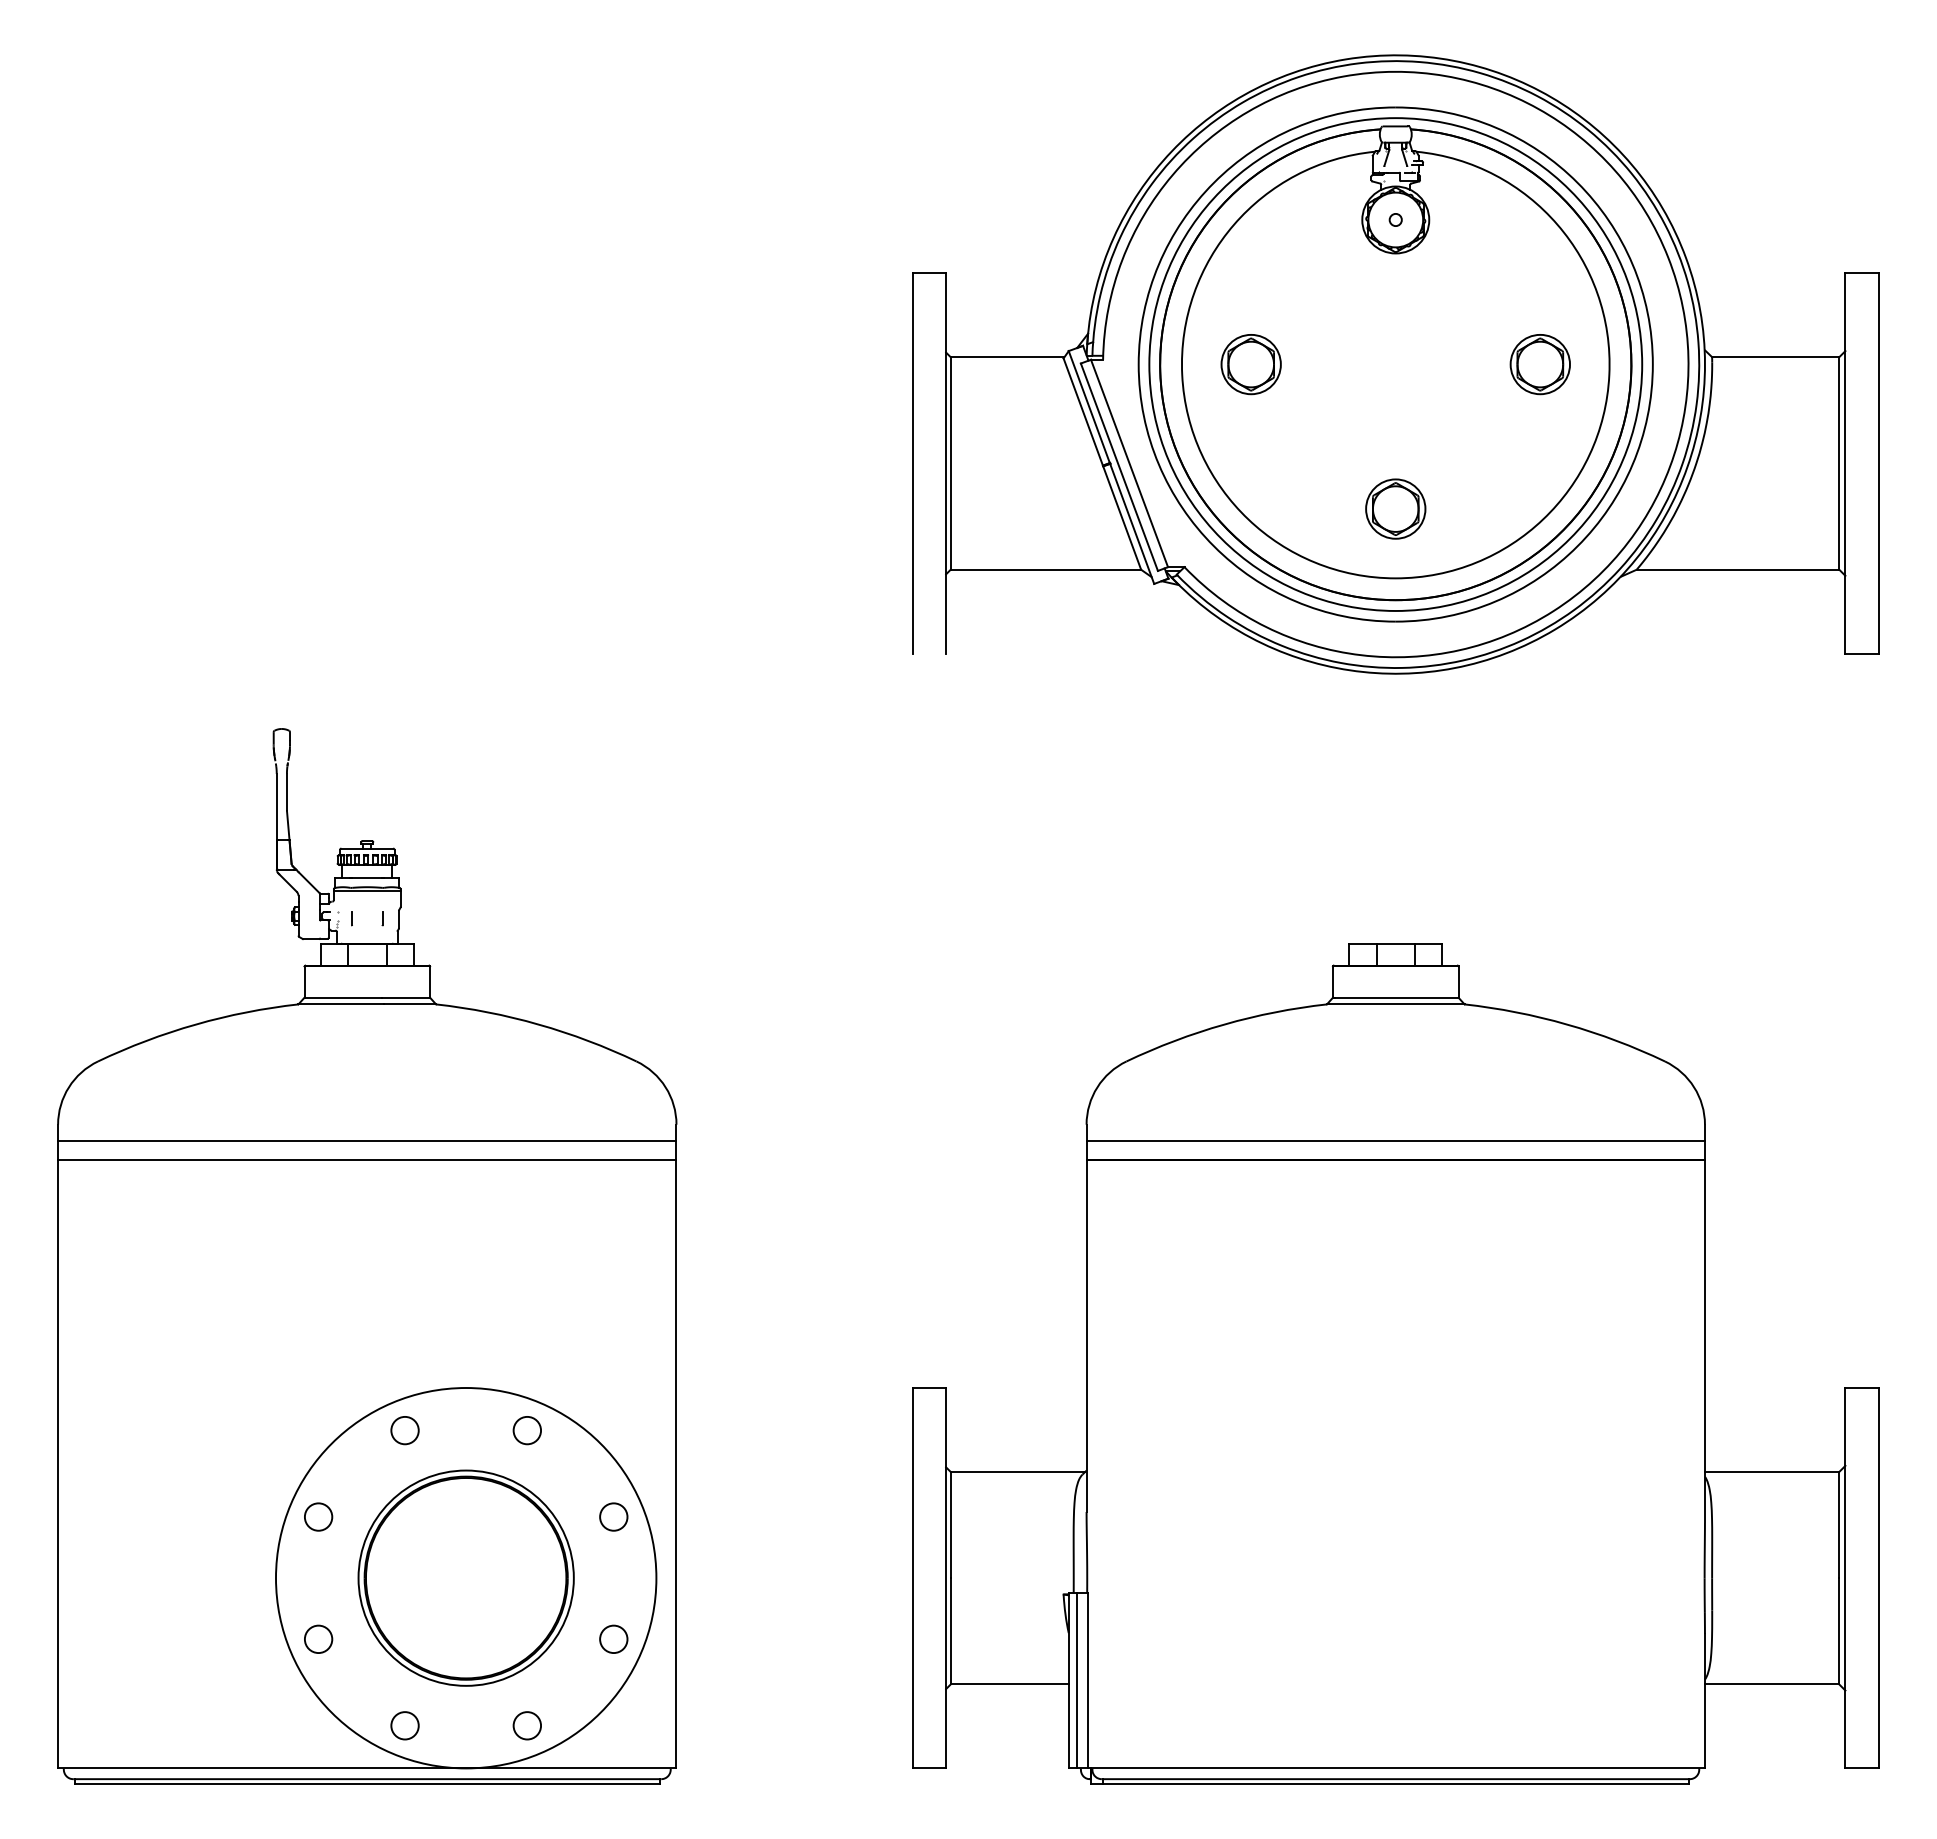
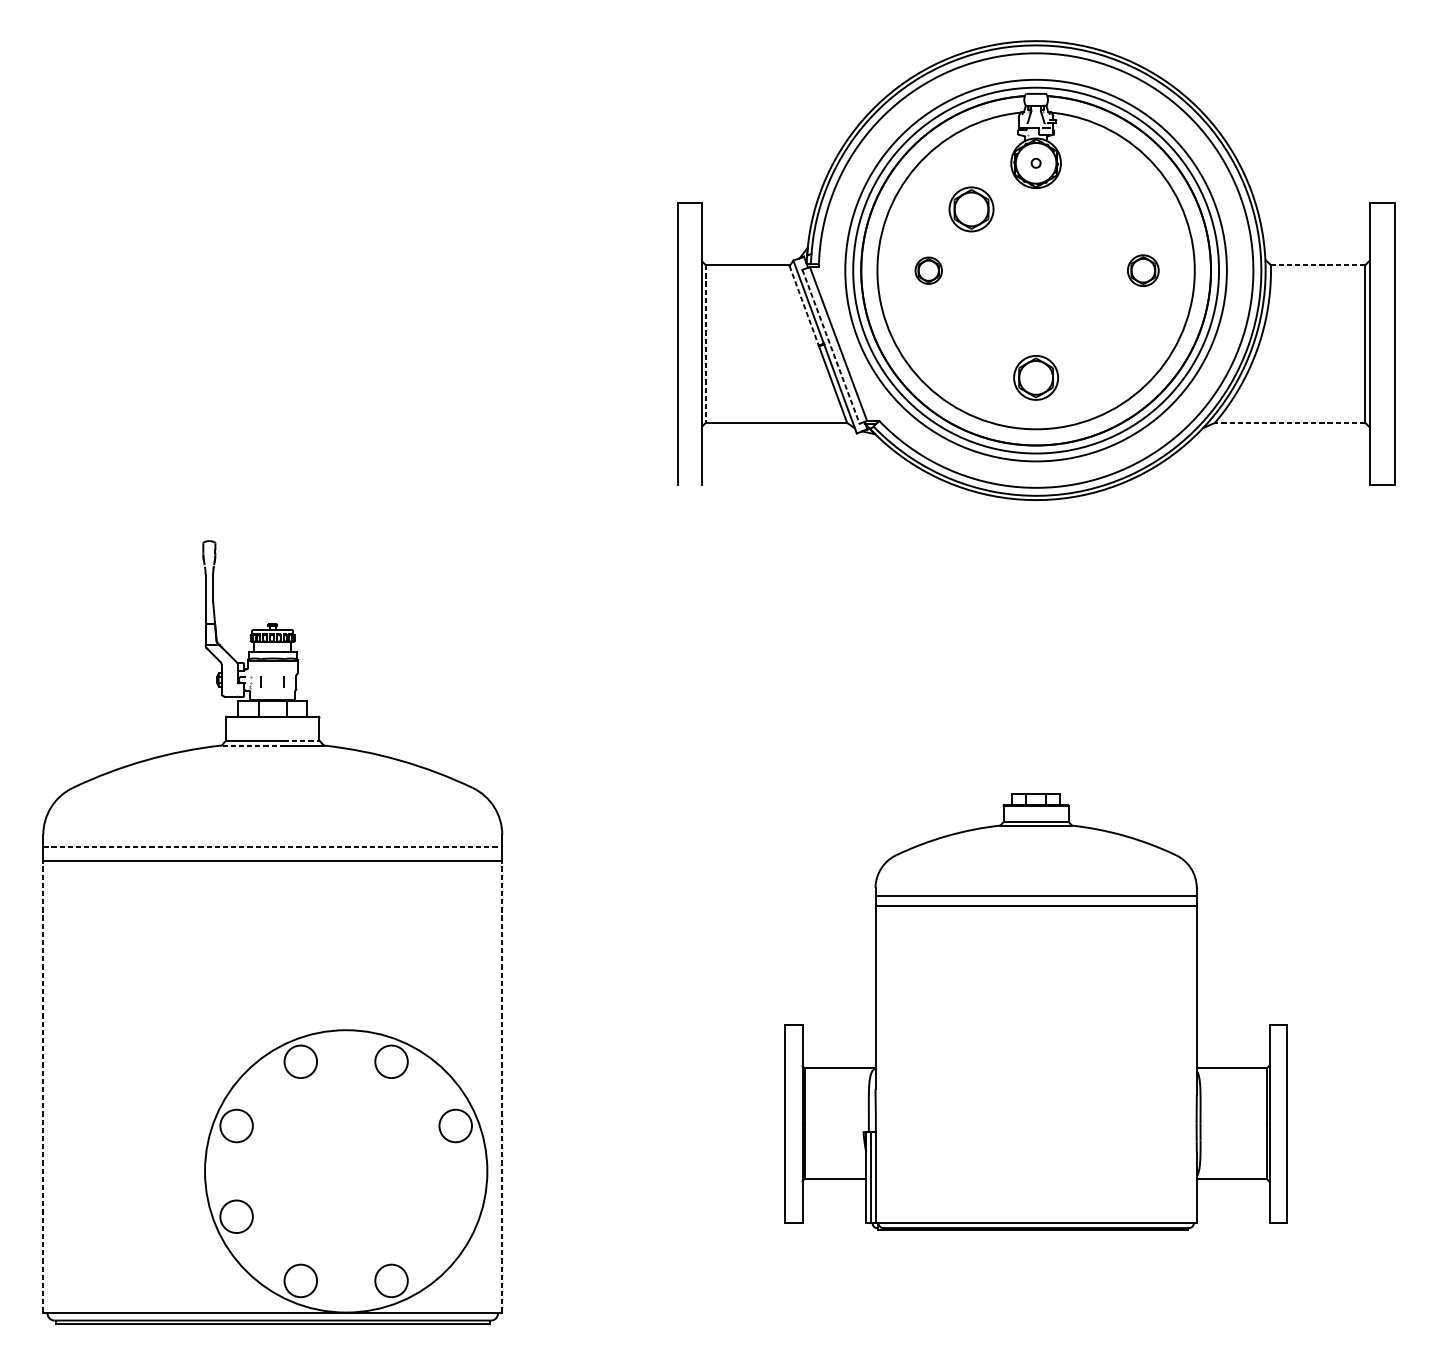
part: (1308, 281) -> (971, 208), added
line: (1775, 357) -> (1317, 265), solid -> dashed
part: (1250, 364) -> (928, 270), size x0.6
part: (1539, 364) -> (1142, 270), size x0.7
line: (1083, 412) -> (804, 306), solid -> dashed
line: (950, 463) -> (705, 344), solid -> dashed
line: (1119, 467) -> (831, 347), solid -> dashed
line: (1737, 569) -> (1289, 422), solid -> dashed
line: (406, 997) -> (301, 740), solid -> dashed
line: (341, 1004) -> (253, 745), solid -> dashed
line: (367, 1140) -> (272, 846), solid -> dashed
part: (1395, 1363) -> (1035, 1012), size x0.7
circle: (404, 1430) -> (300, 1061), size x1.6
circle: (527, 1430) -> (391, 1061), size x1.6
line: (58, 1463) -> (43, 1086), solid -> dashed
line: (676, 1463) -> (502, 1086), solid -> dashed
circle: (318, 1516) -> (236, 1125), size x1.6
circle: (613, 1516) -> (455, 1125), size x1.6
part: (465, 1577) -> (345, 1170), removed
circle: (613, 1638) -> (455, 1216), removed
circle: (318, 1639) -> (236, 1216), size x1.6
circle: (404, 1725) -> (300, 1280), size x1.6
circle: (527, 1725) -> (391, 1280), size x1.6

